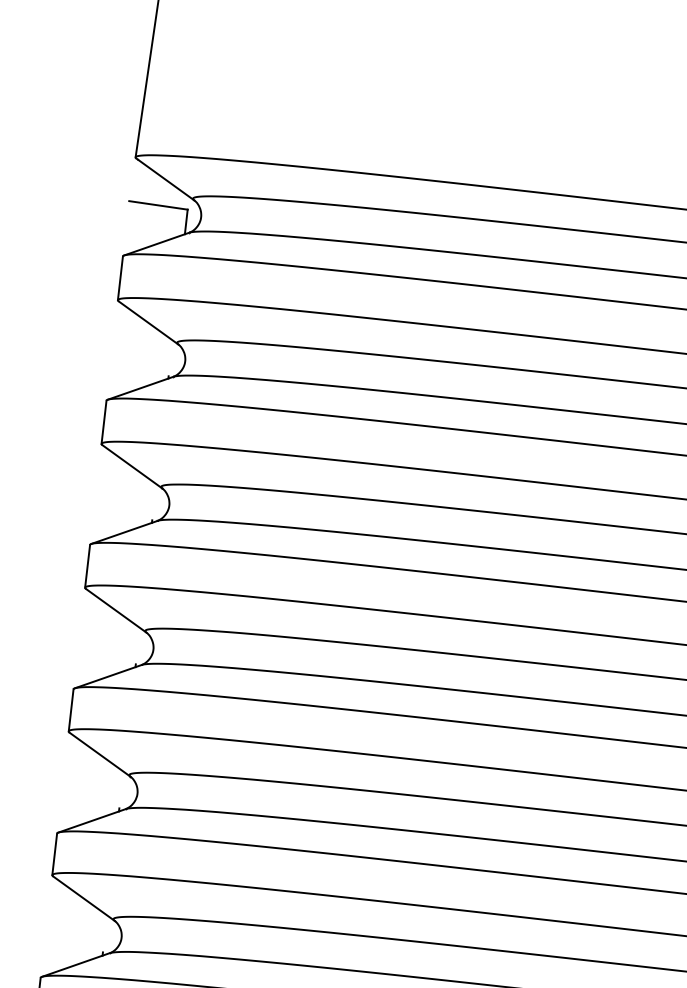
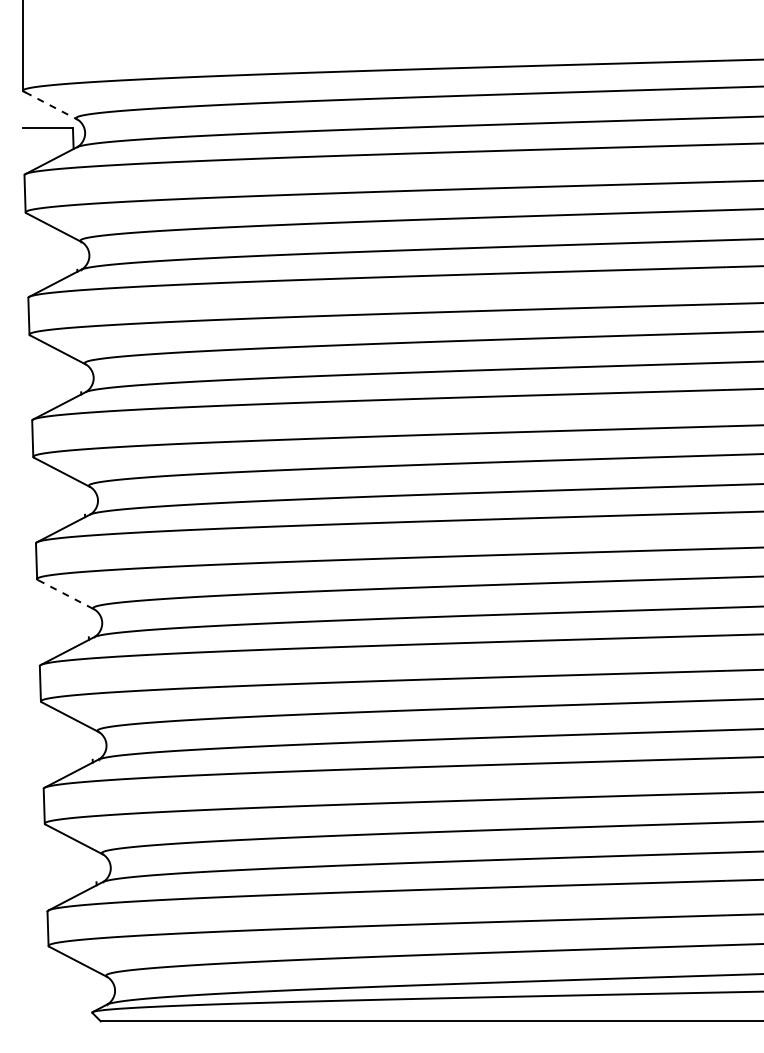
line: (166, 180) -> (51, 106), solid -> dashed
line: (100, 754) -> (66, 594), solid -> dashed

